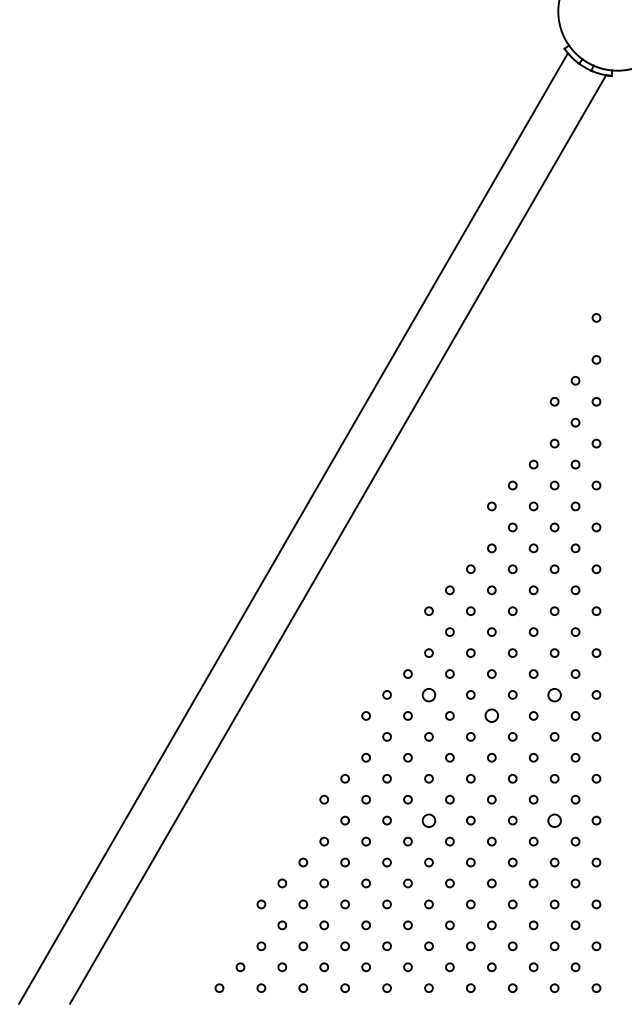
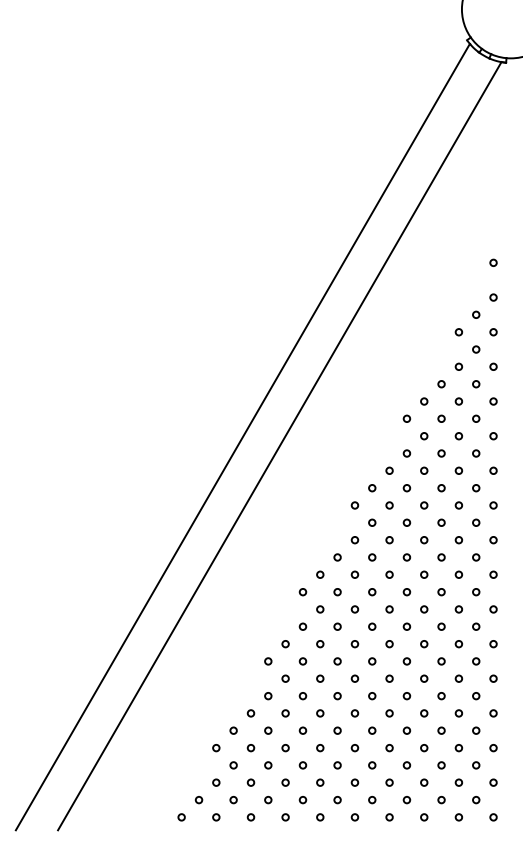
circle: (428, 694) -> (354, 574), size x0.62
circle: (554, 694) -> (458, 574), size x0.62
circle: (491, 716) -> (406, 592), size x0.62
circle: (428, 820) -> (354, 678), size x0.62
circle: (554, 820) -> (458, 678), size x0.62

